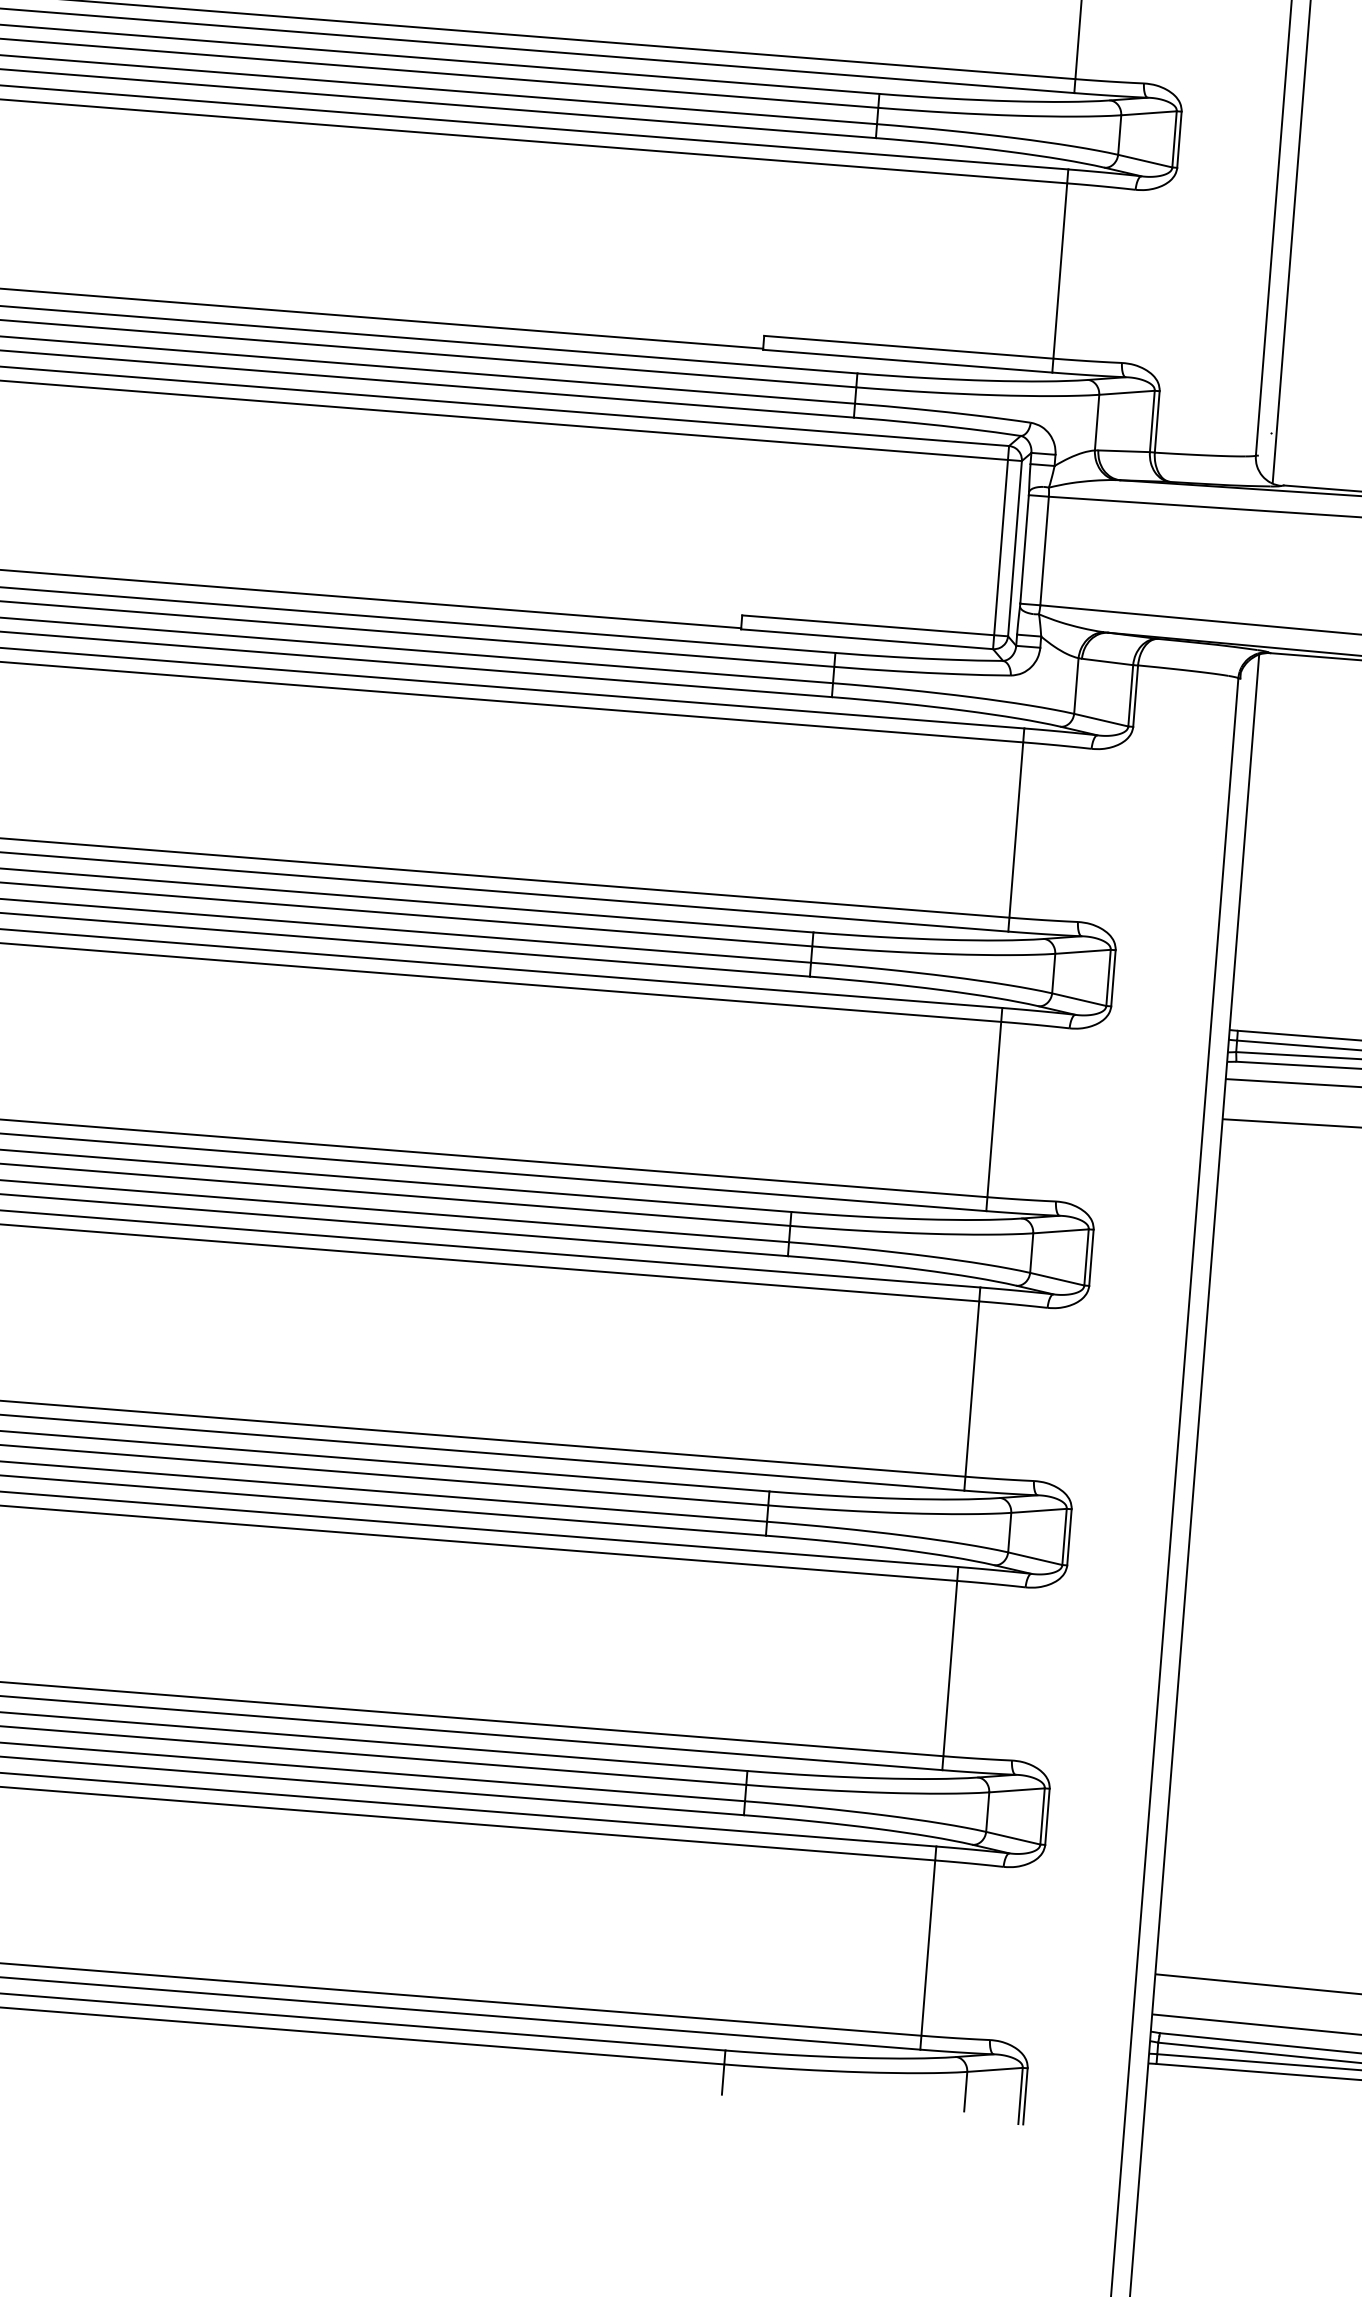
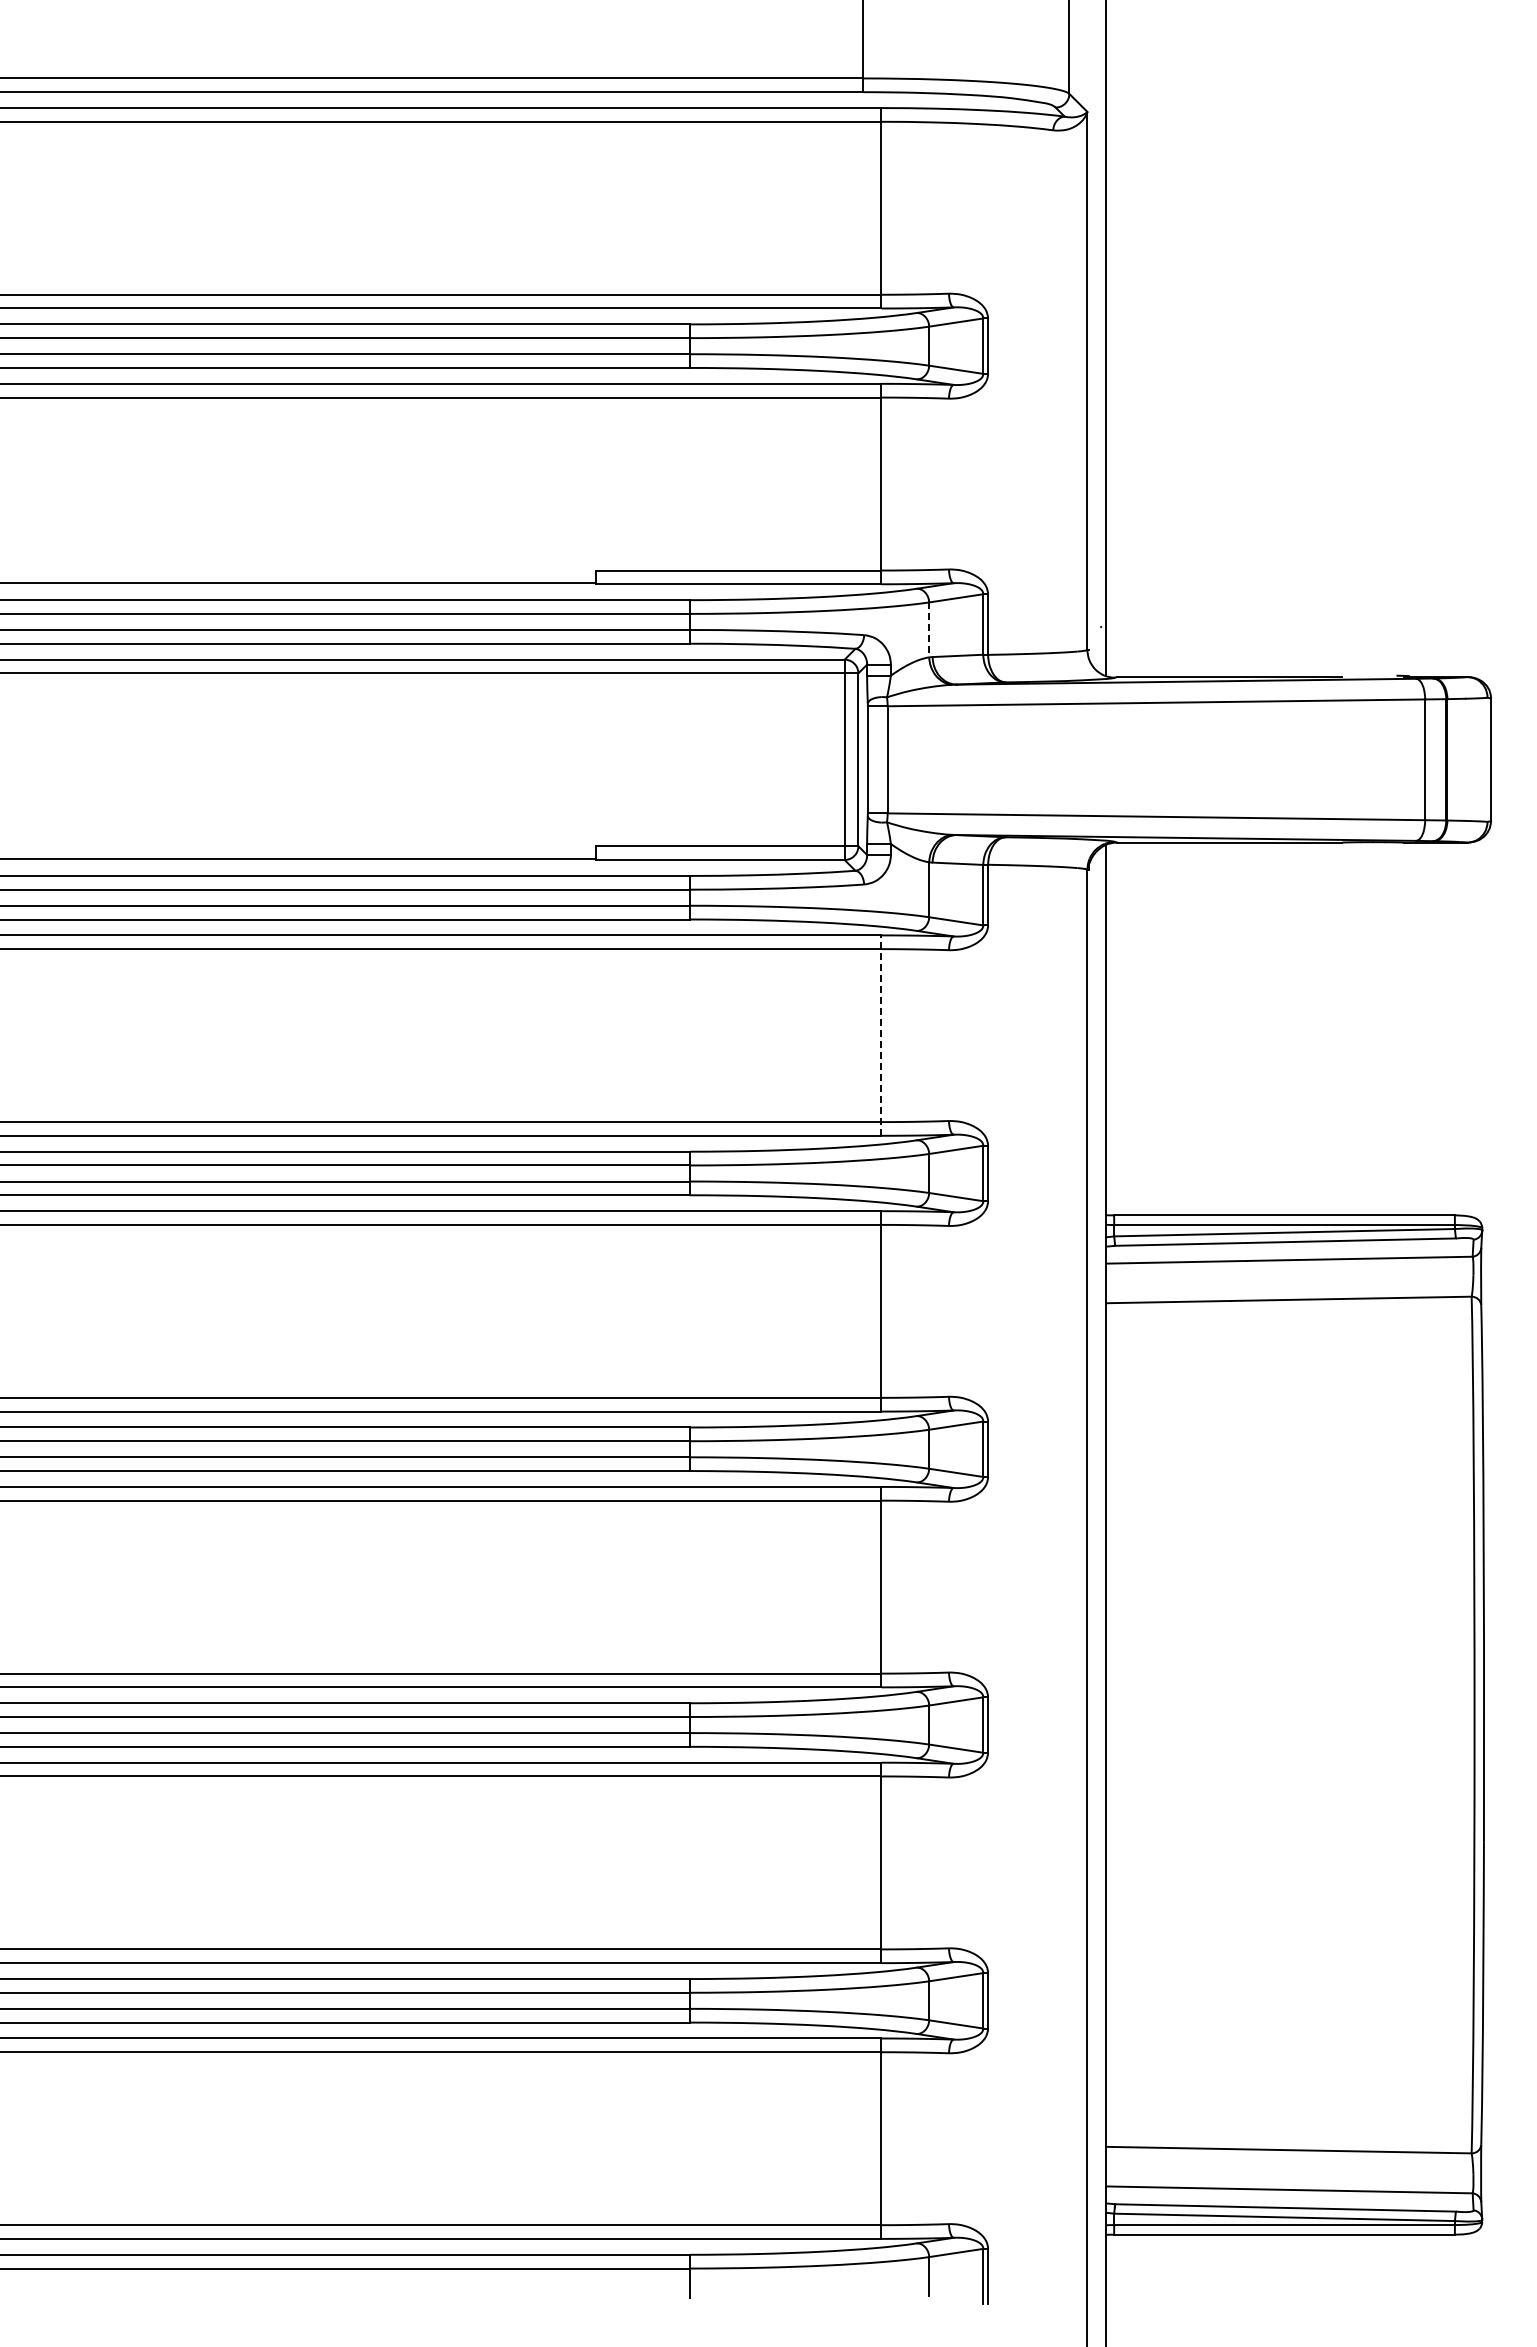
line: (1097, 423) -> (929, 630), solid -> dashed
line: (1016, 829) -> (881, 1035), solid -> dashed

